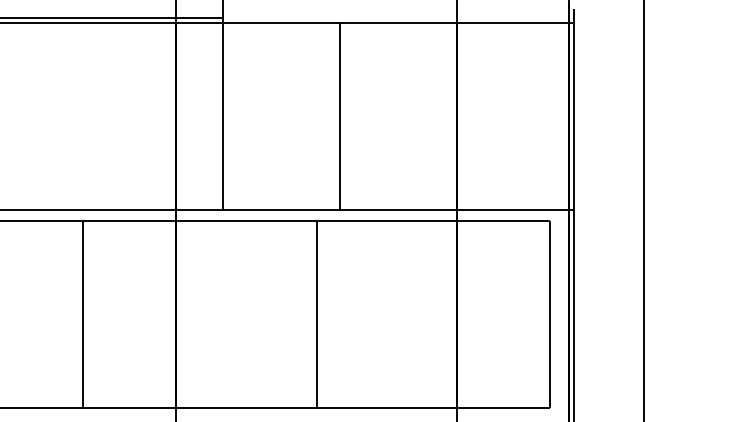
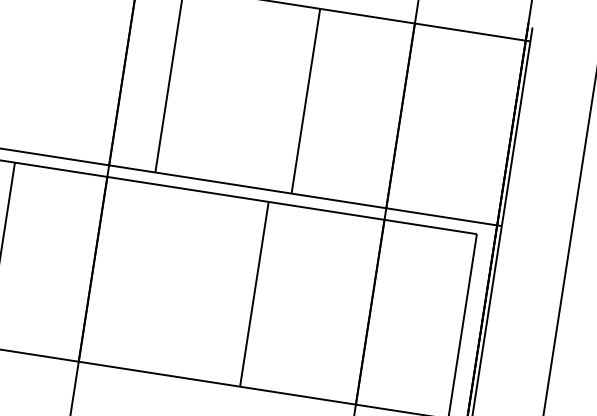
line: (339, 115) -> (305, 100), moved
line: (316, 314) -> (254, 294), moved

